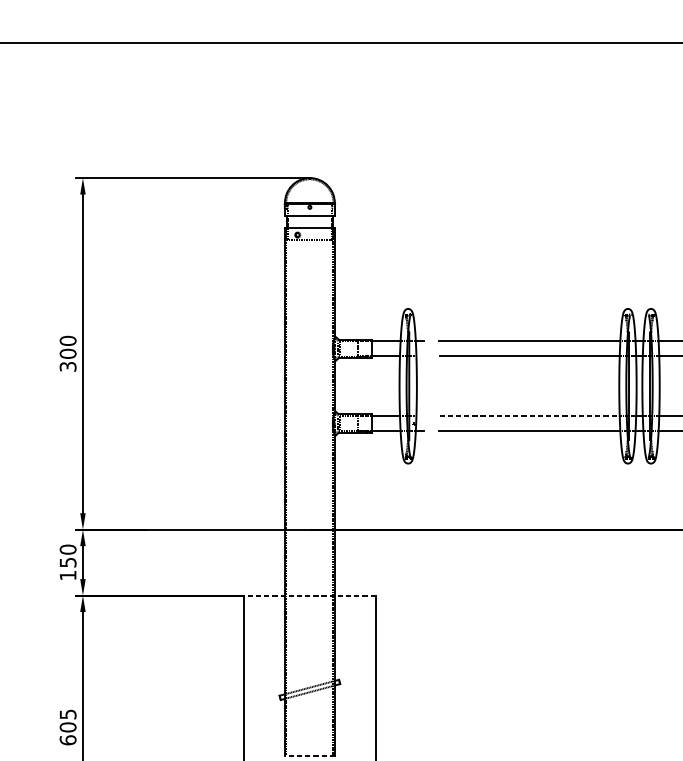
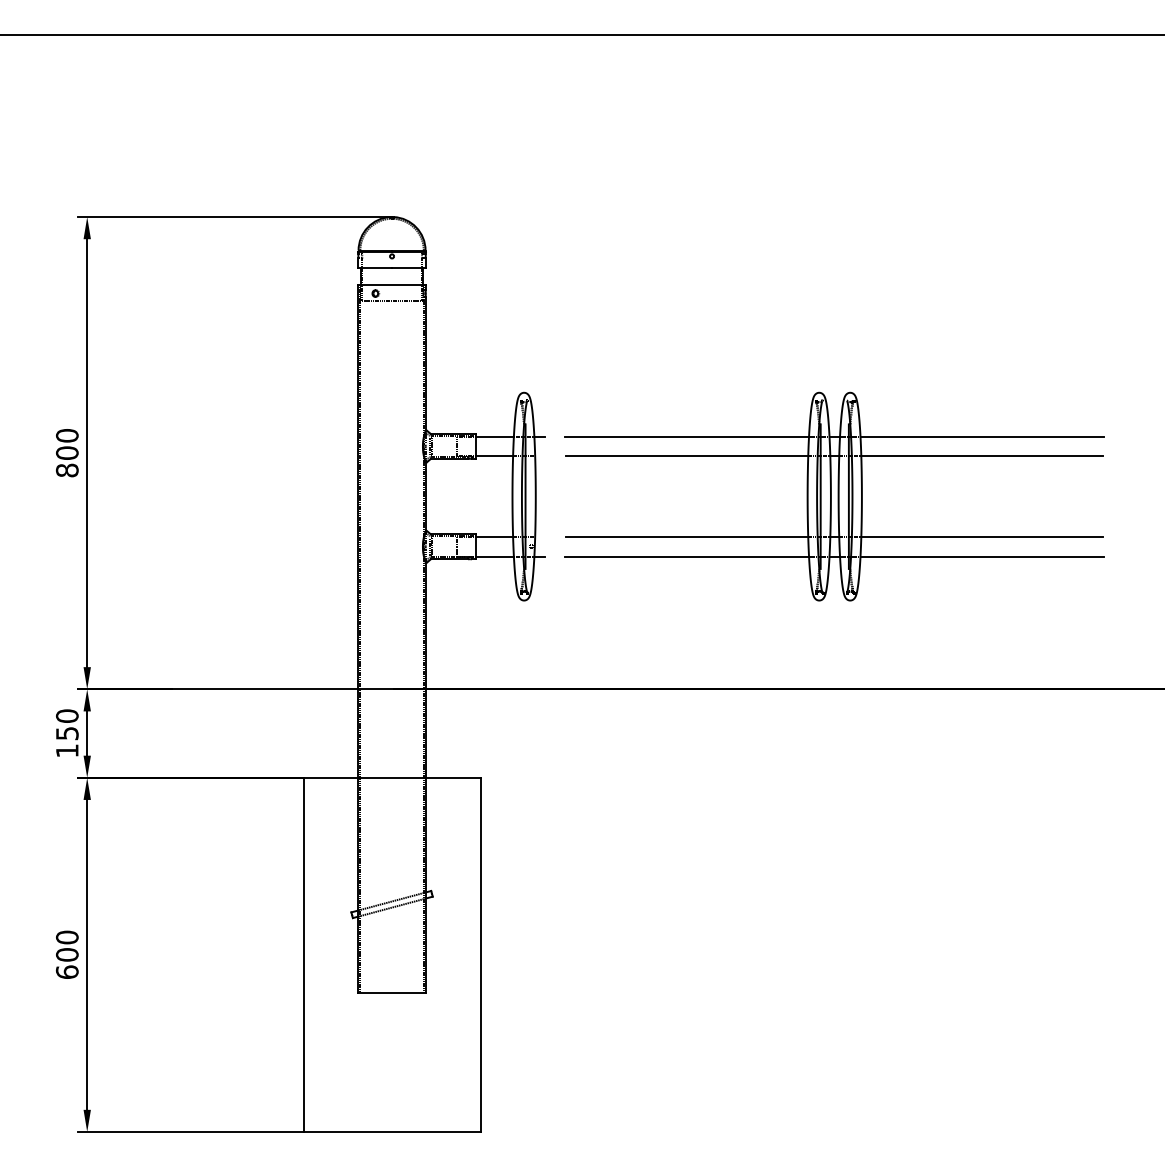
text: (68, 366) -> (67, 470), 300 -> 800
line: (529, 415) -> (687, 536), dashed -> solid
line: (310, 595) -> (392, 777), dashed -> solid
text: (67, 714) -> (66, 937), 605 -> 600
line: (310, 756) -> (392, 993), dashed -> solid

